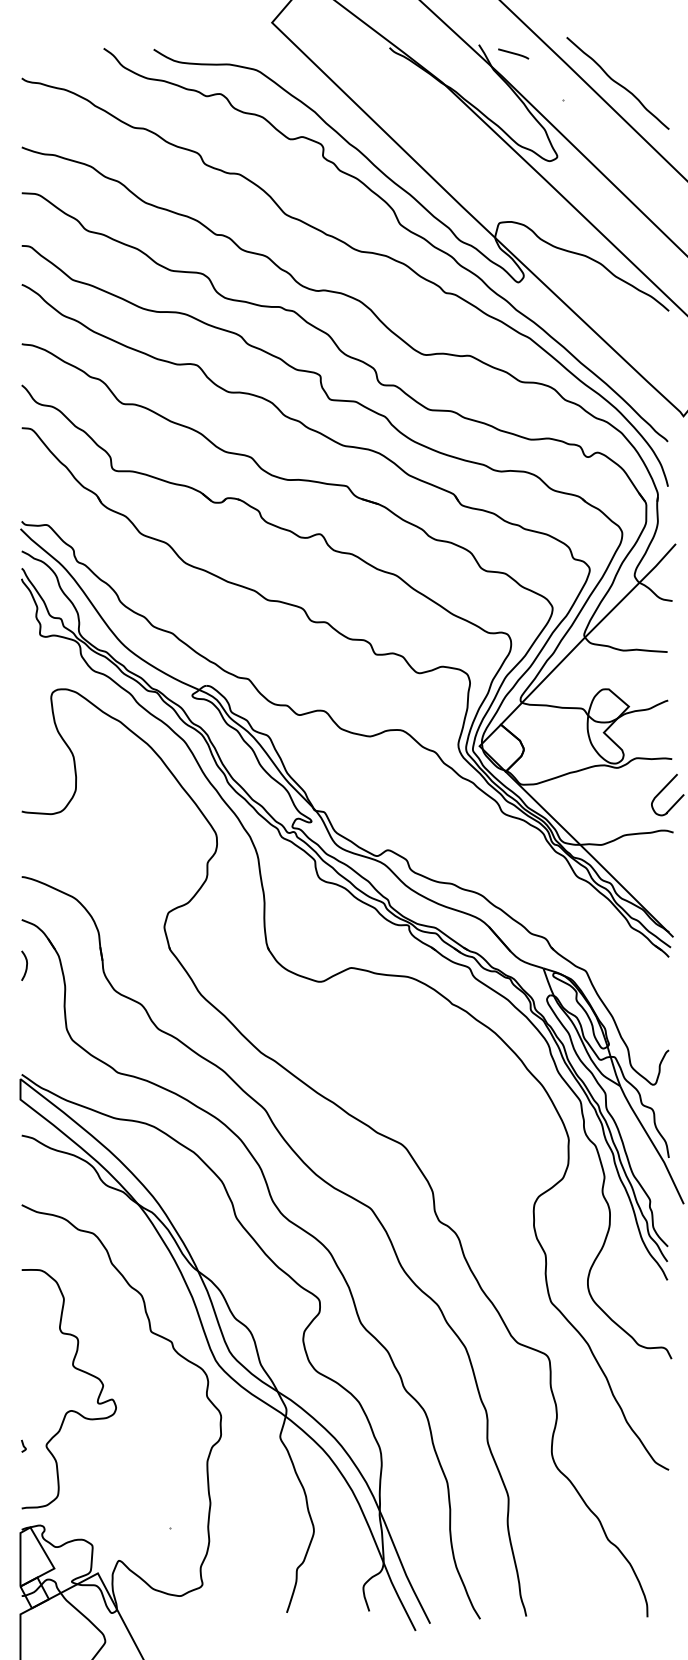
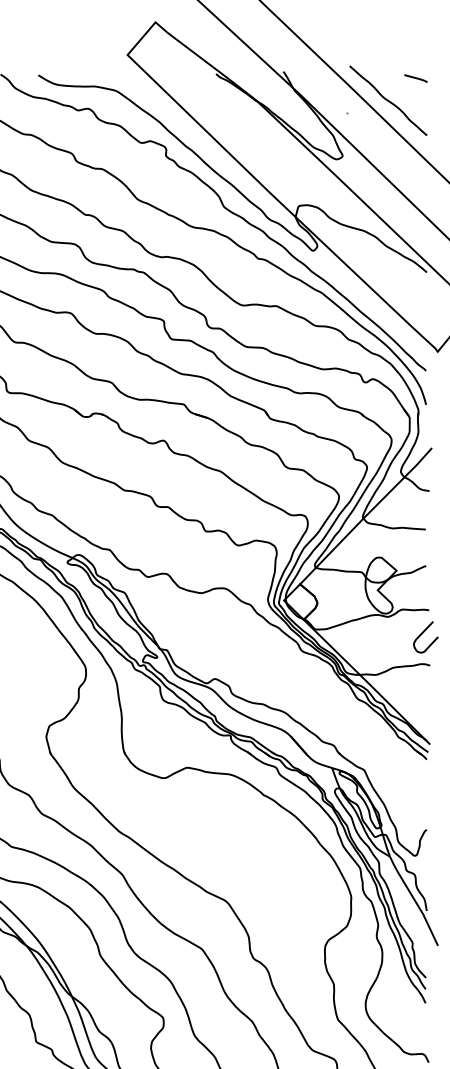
line: (513, 53) -> (415, 78), moved

